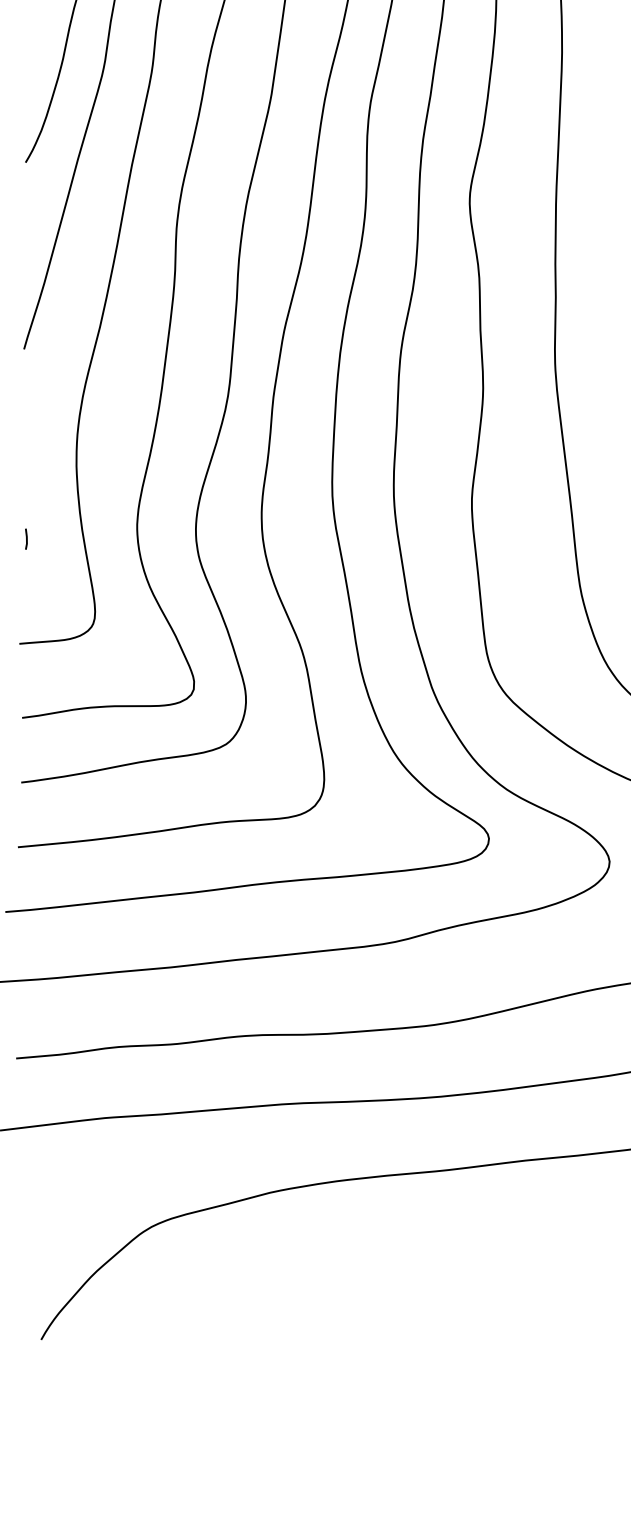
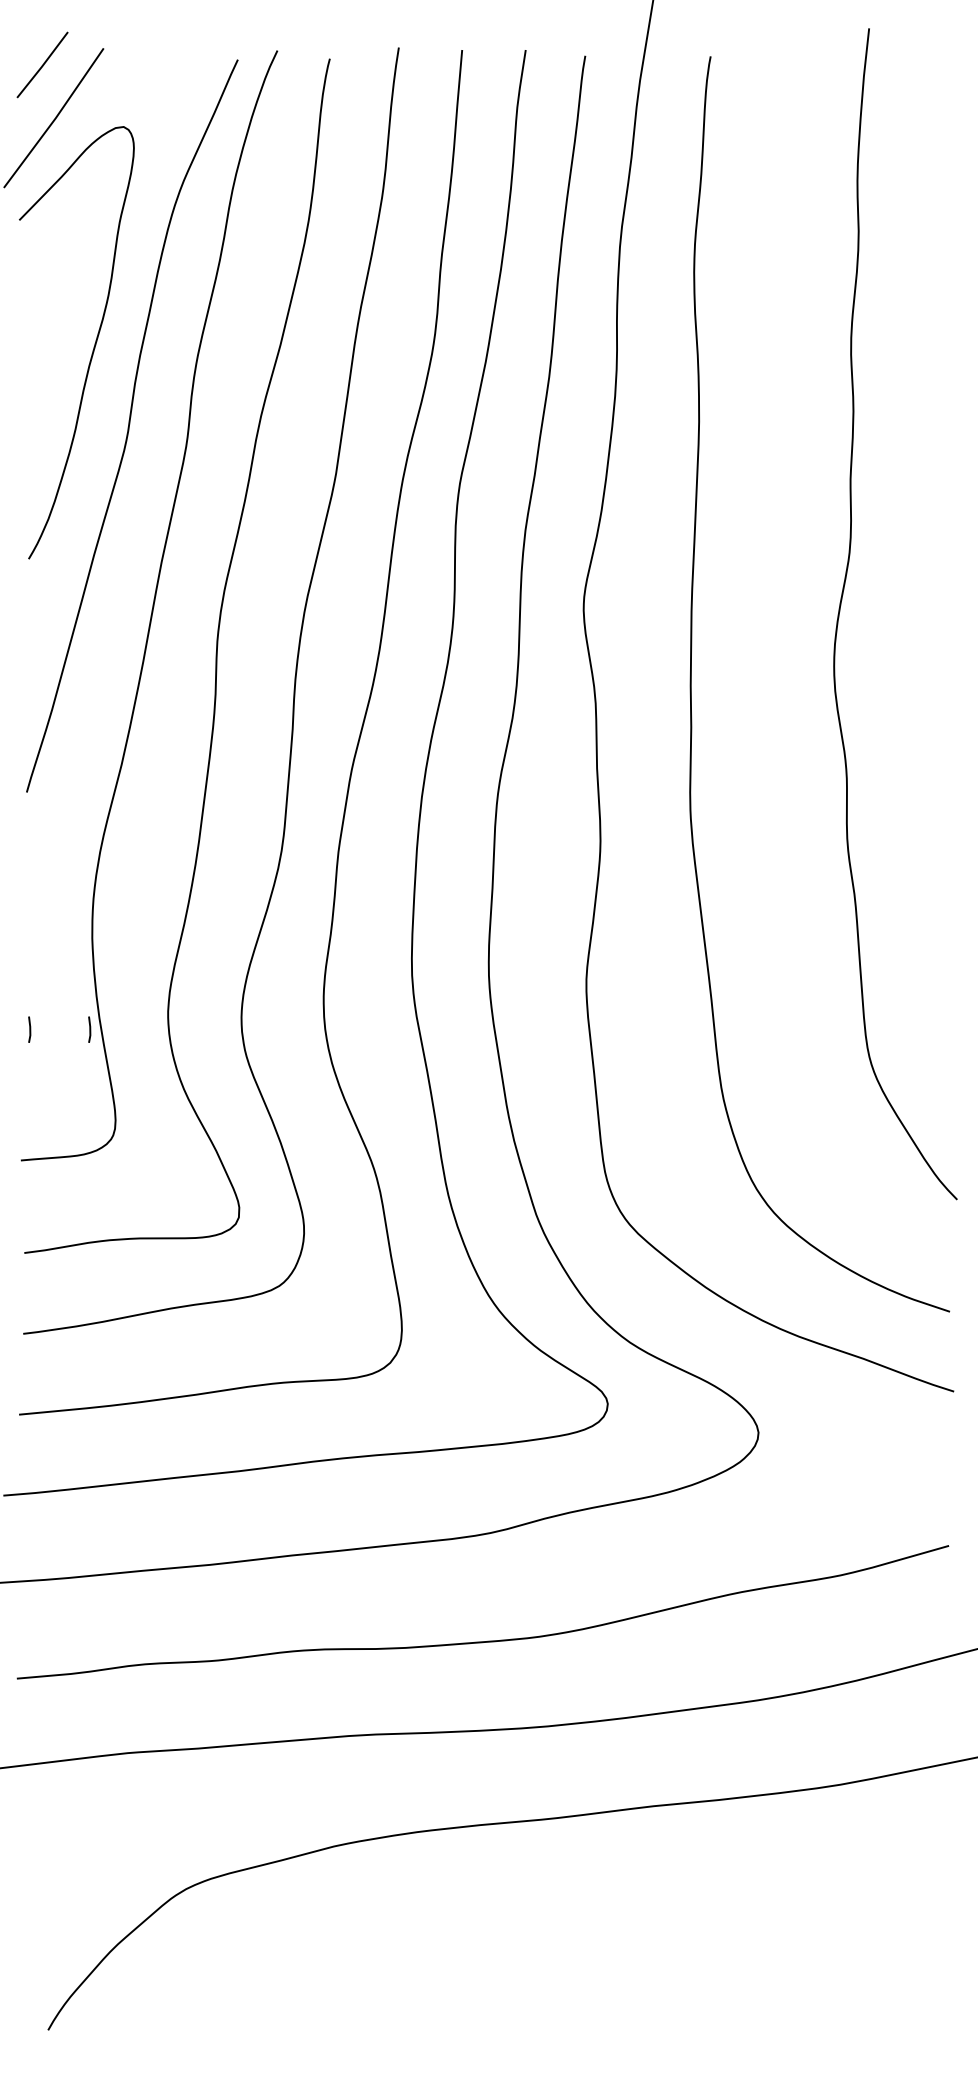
line: (74, 539) -> (89, 1029), added

